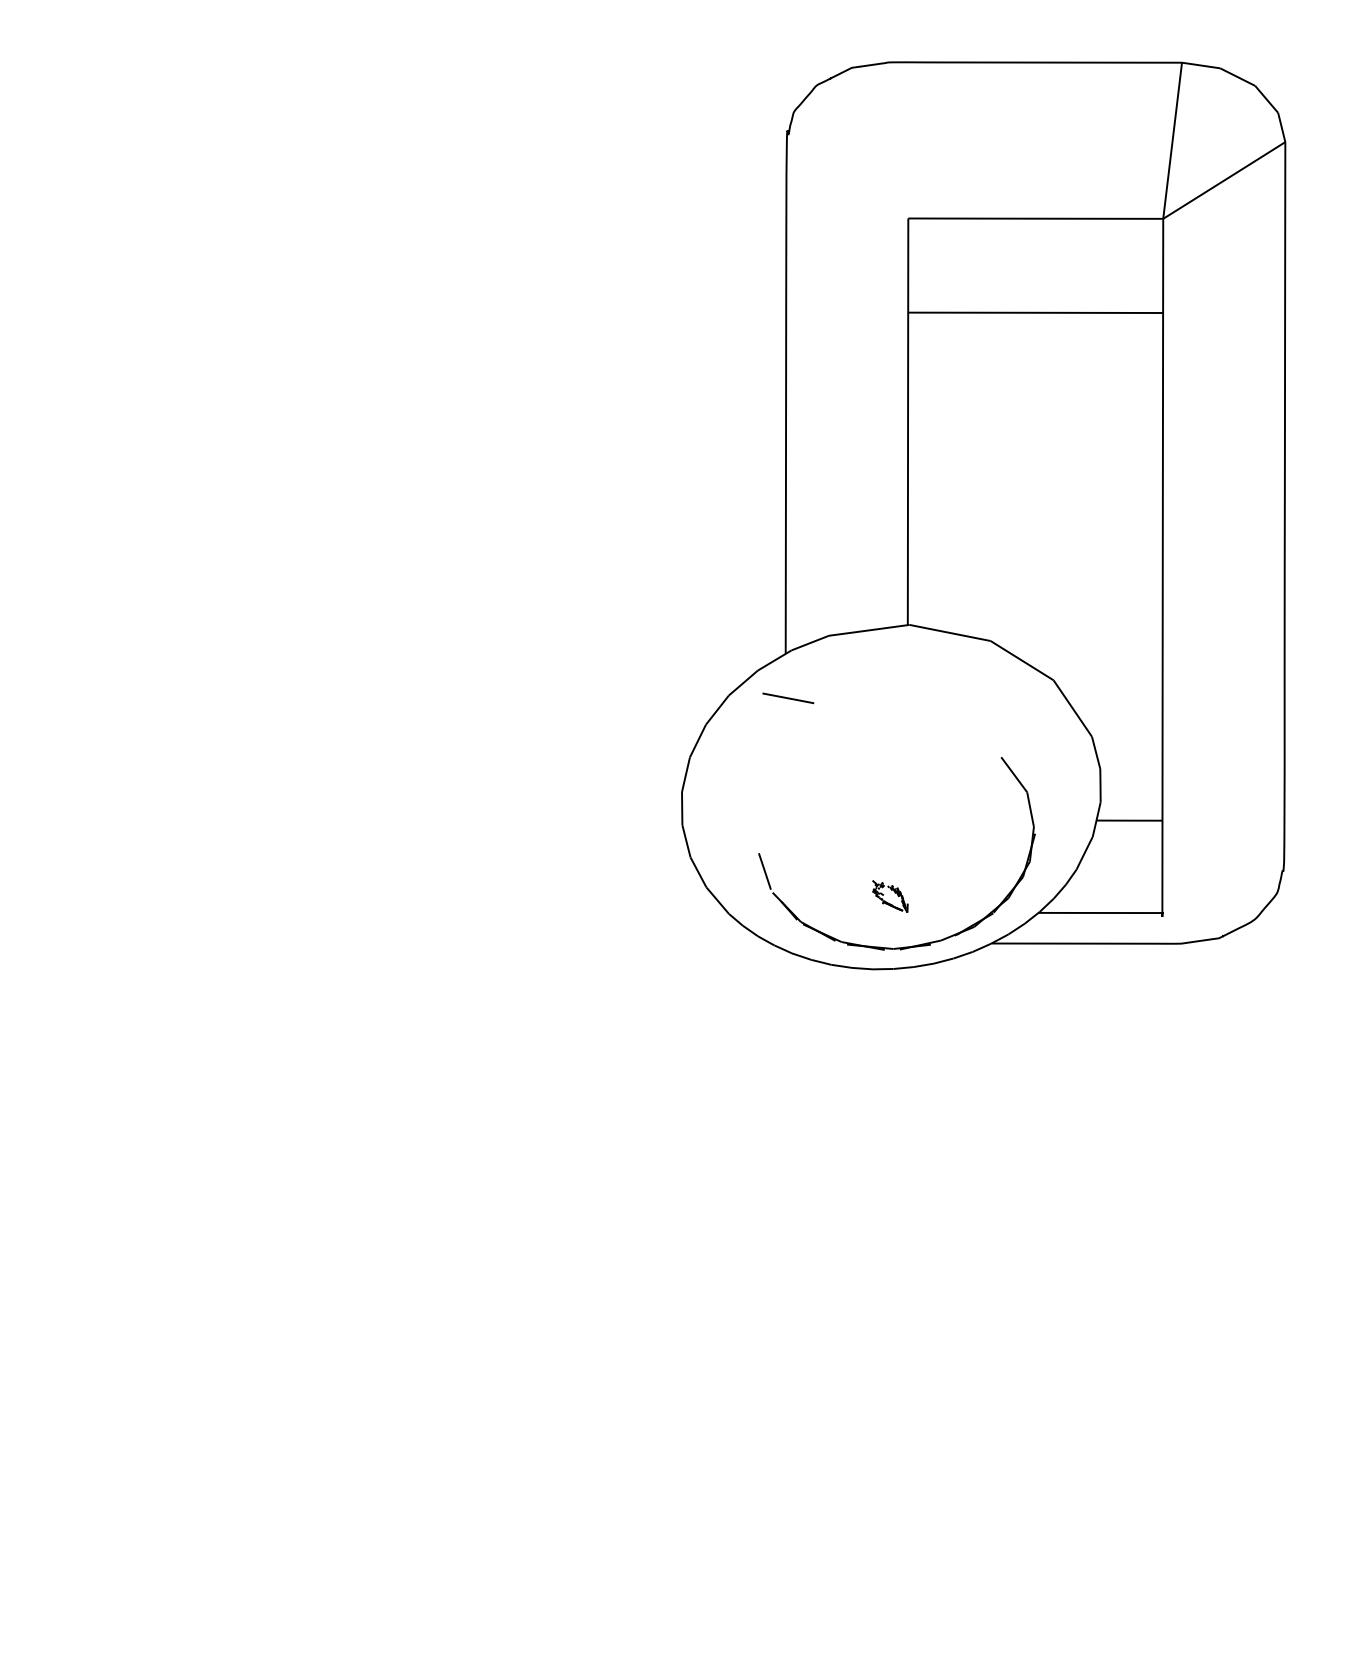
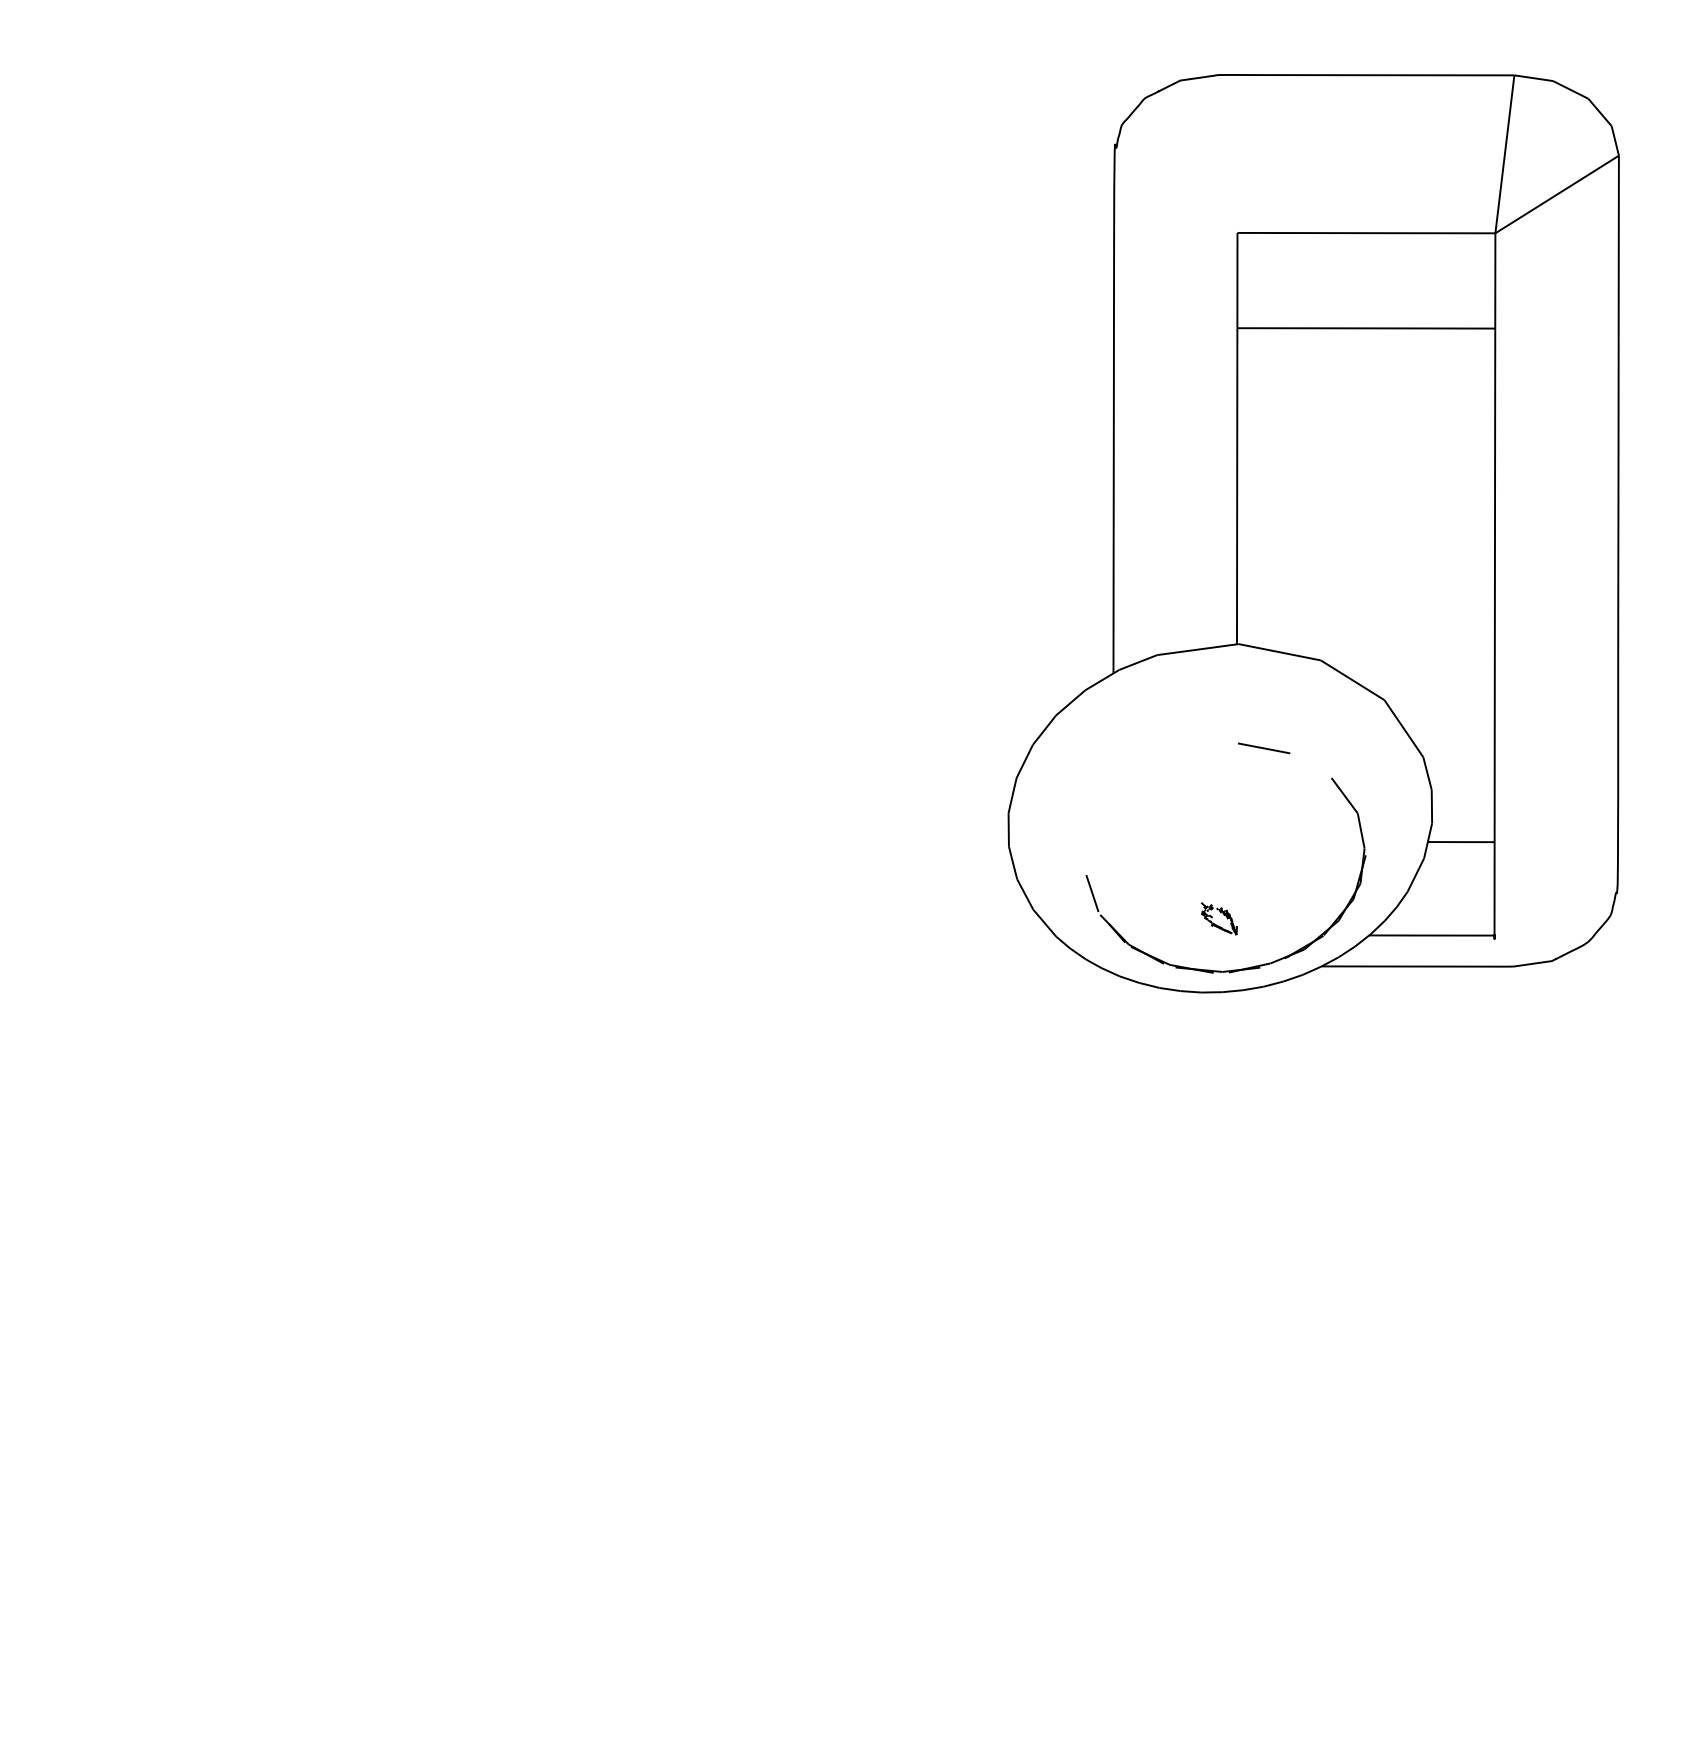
line: (788, 698) -> (1264, 748), moved

